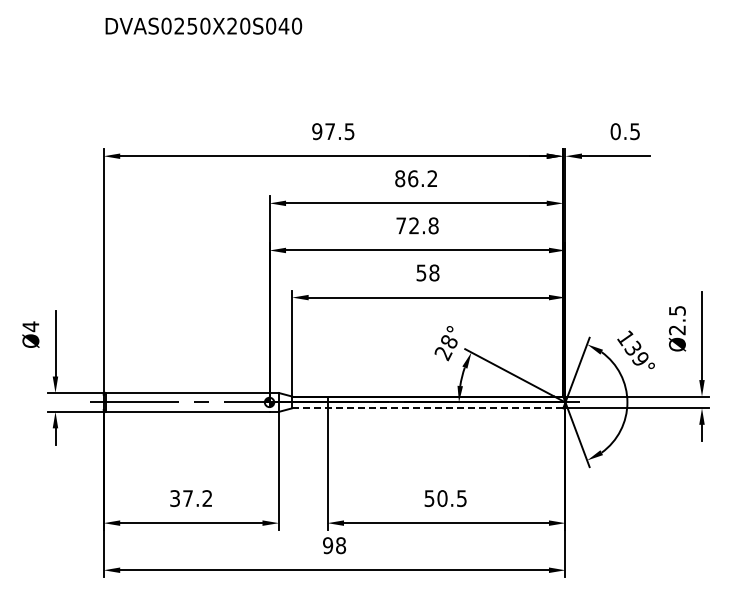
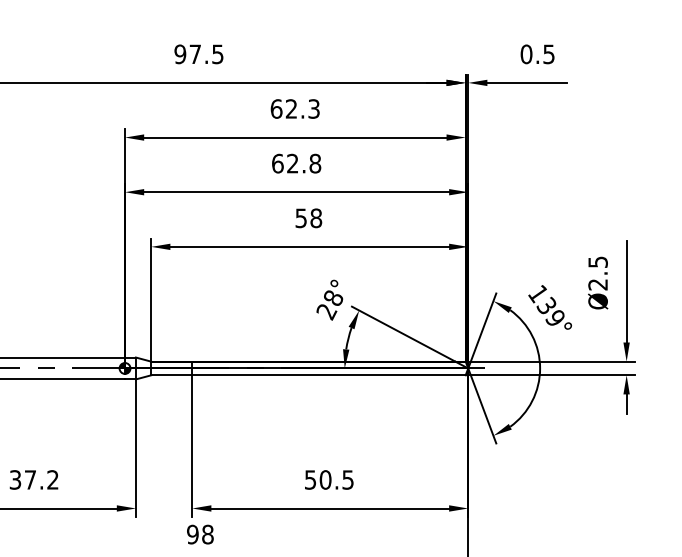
text: (416, 178) -> (295, 108), 86.2 -> 62.3
text: (401, 225) -> (278, 163), 72.8 -> 62.8
line: (427, 408) -> (308, 375), dashed -> solid

